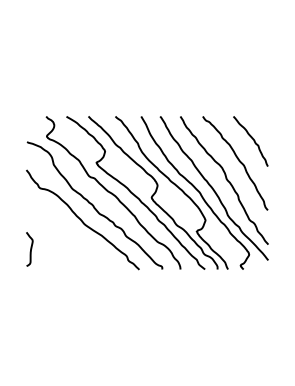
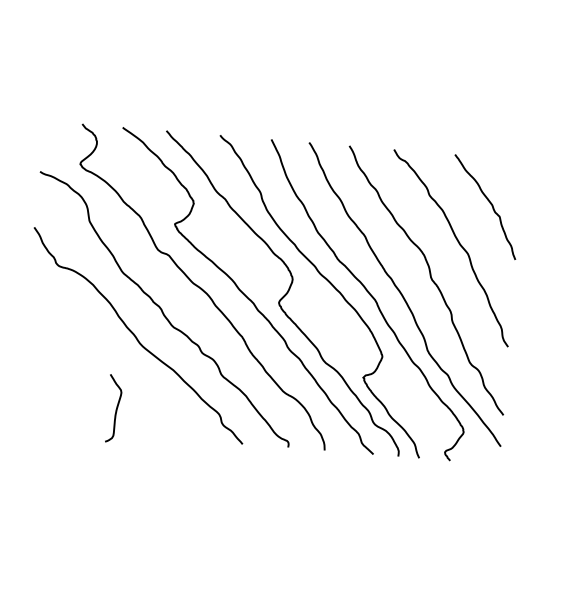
curve: (30, 249) -> (115, 409), moved

